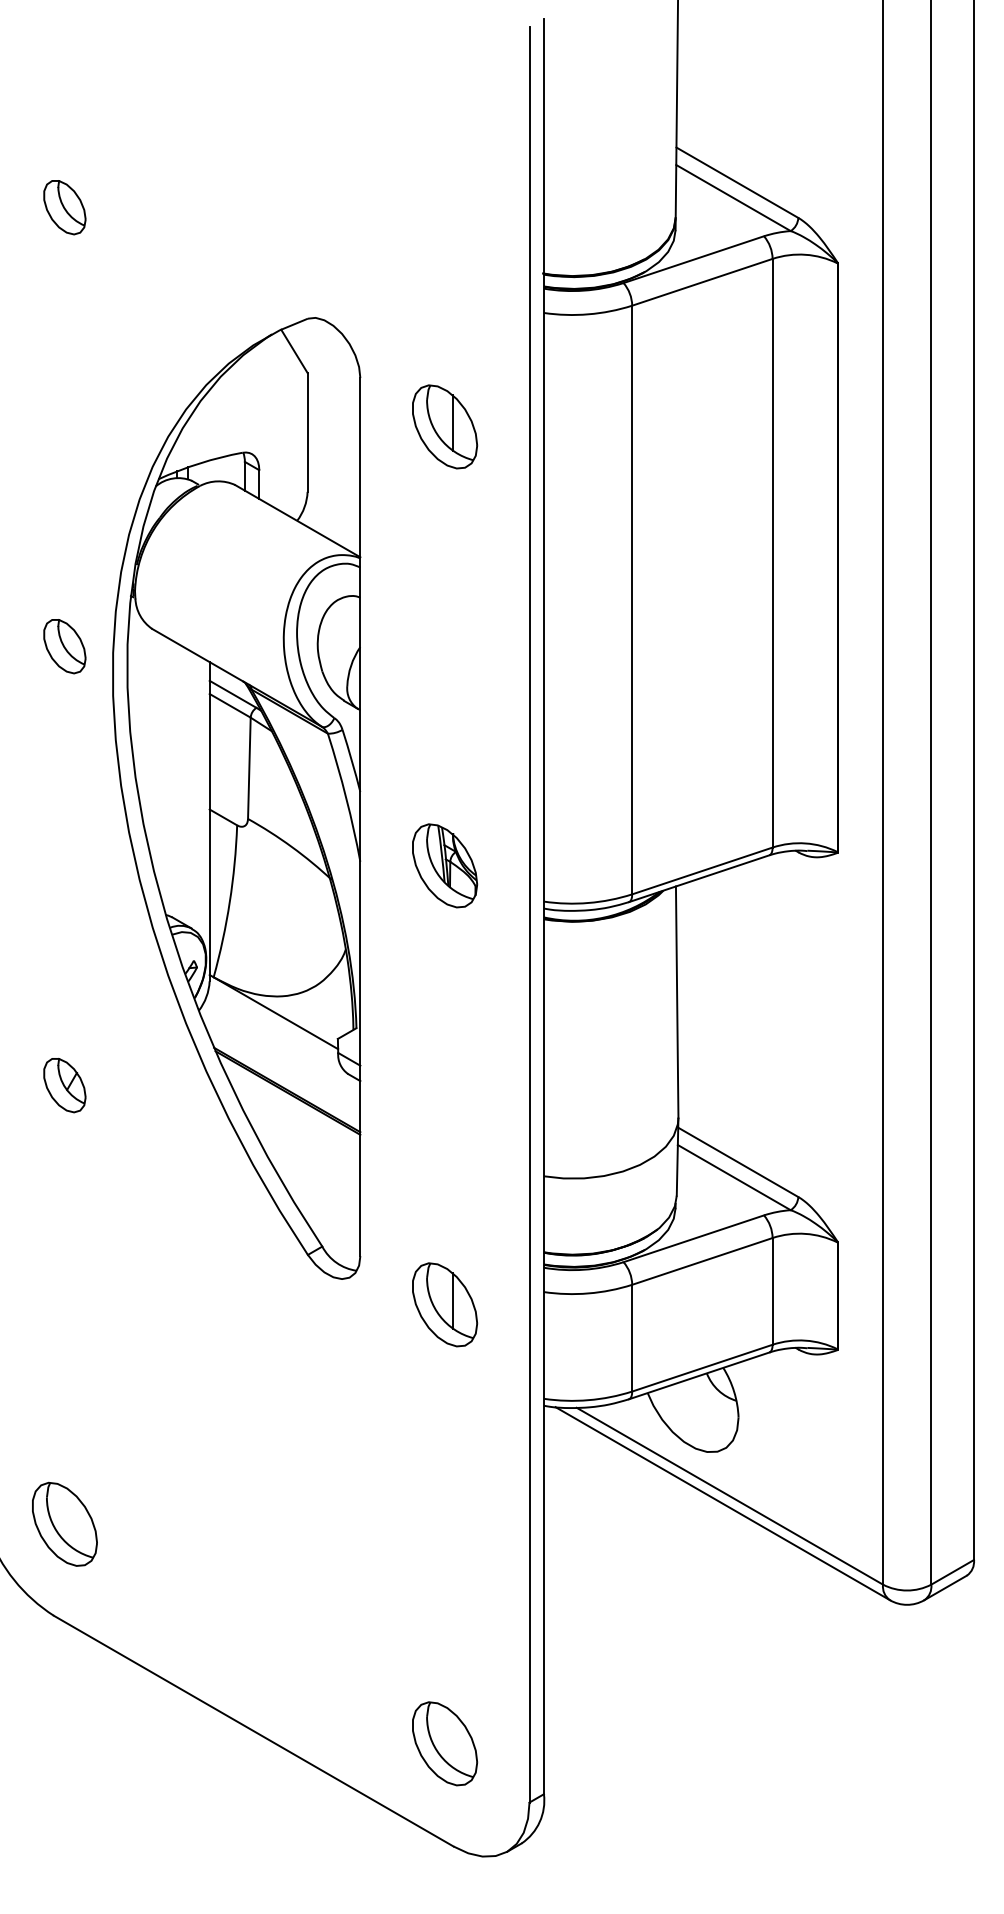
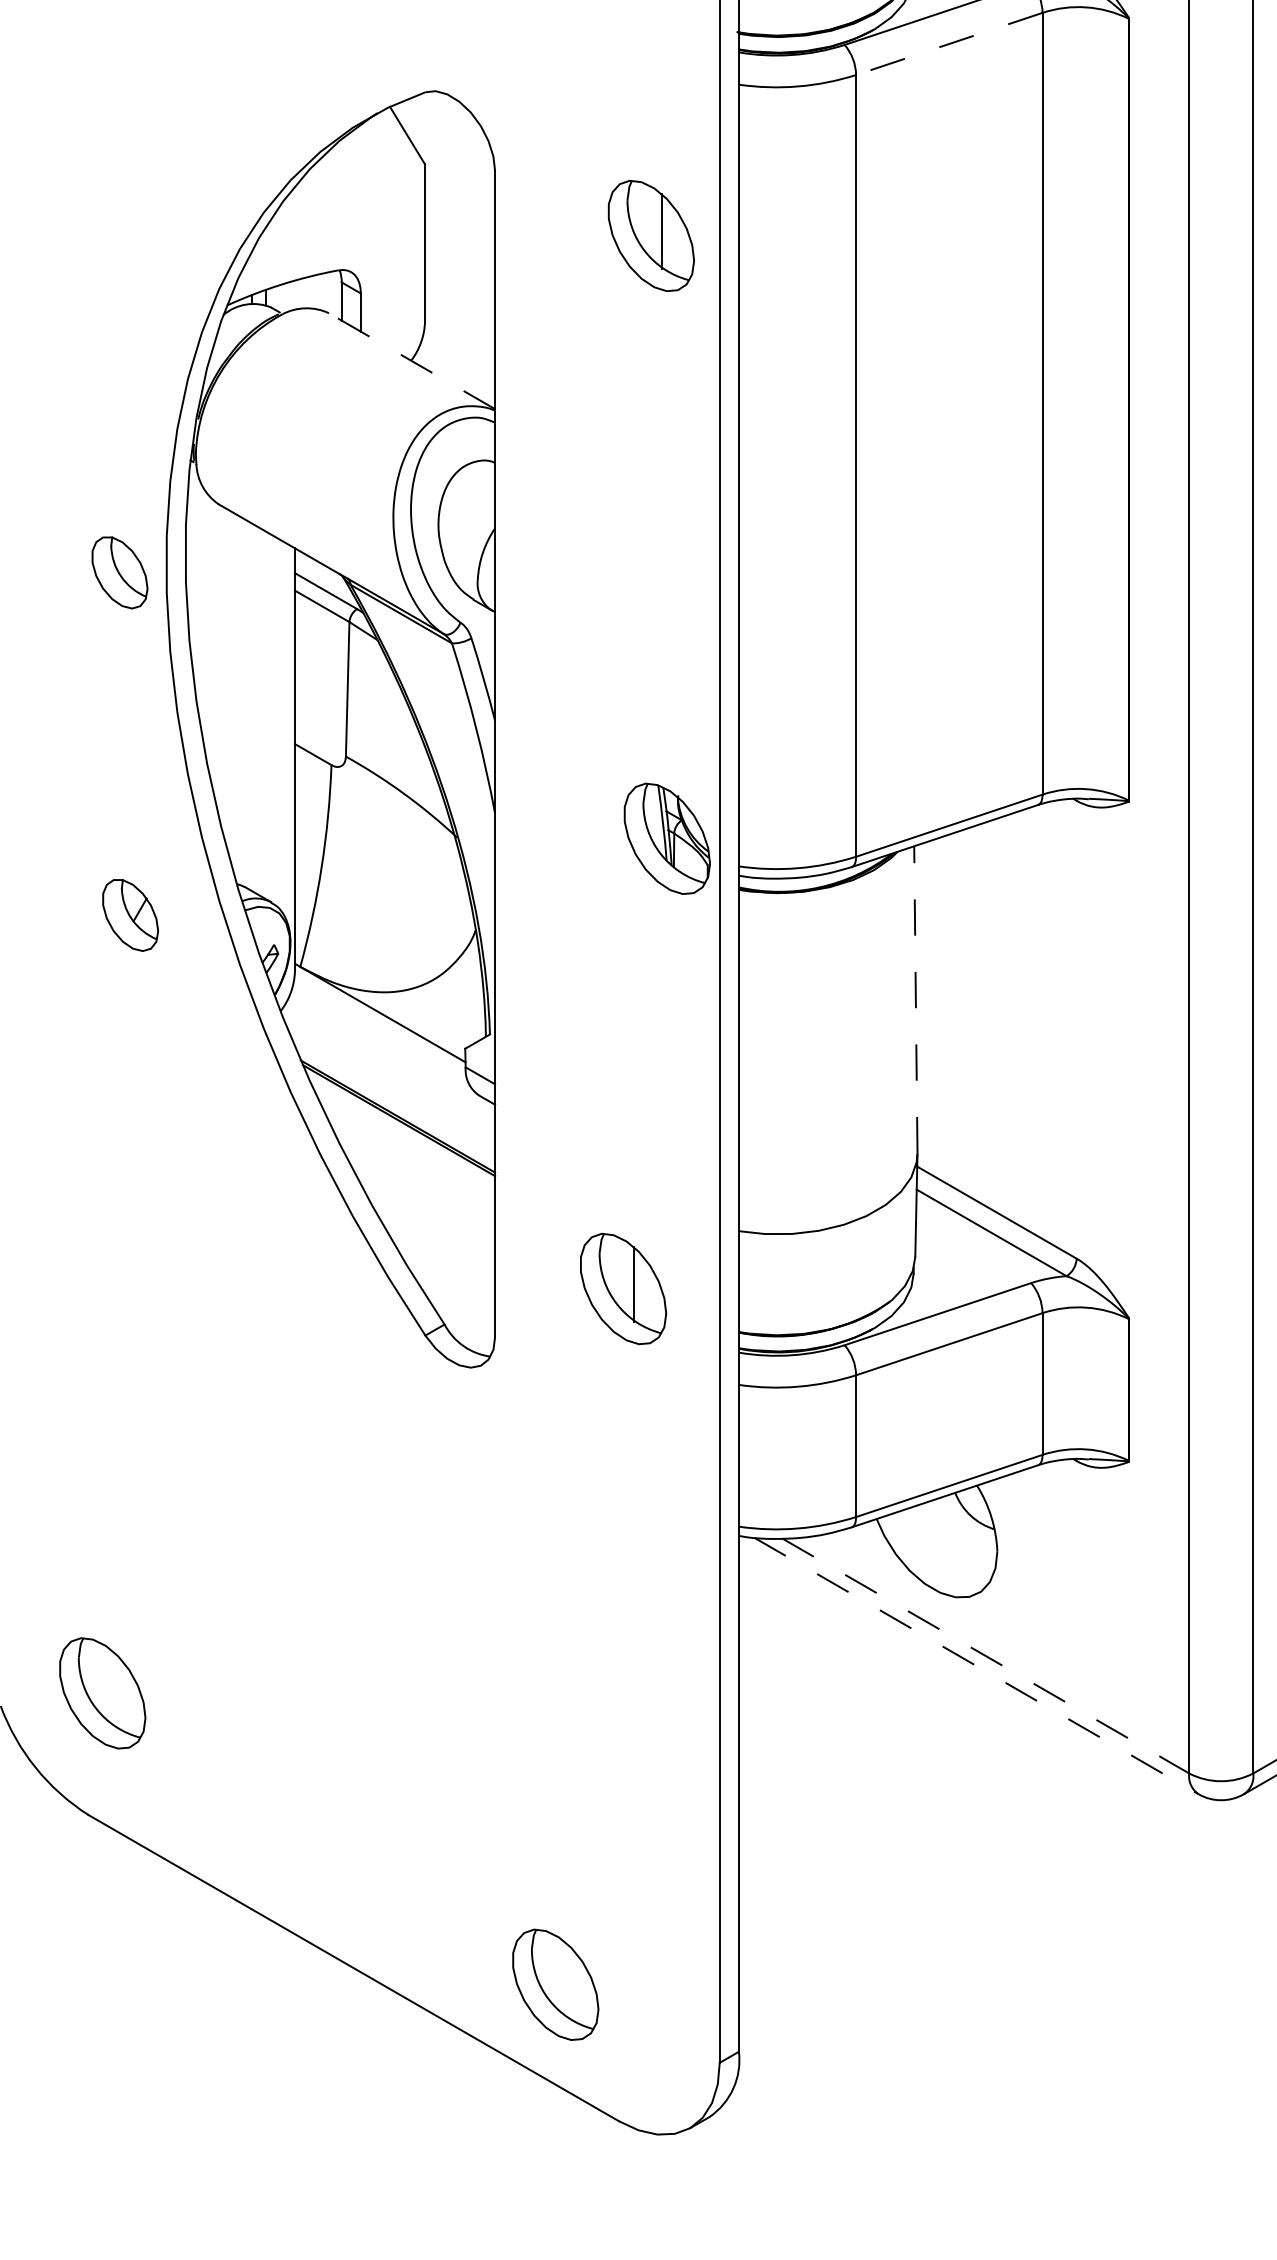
line: (702, 282) -> (949, 44), solid -> dashed
part: (445, 426) -> (651, 235), moved
line: (297, 520) -> (411, 360), solid -> dashed
part: (64, 646) -> (119, 572), moved
part: (445, 865) -> (667, 838), moved
line: (677, 1002) -> (916, 1000), solid -> dashed
part: (64, 1085) -> (130, 915), moved
part: (445, 1304) -> (624, 1288), moved
line: (729, 1496) -> (985, 1656), solid -> dashed
line: (723, 1503) -> (977, 1665), solid -> dashed
part: (445, 1743) -> (556, 1984), moved

